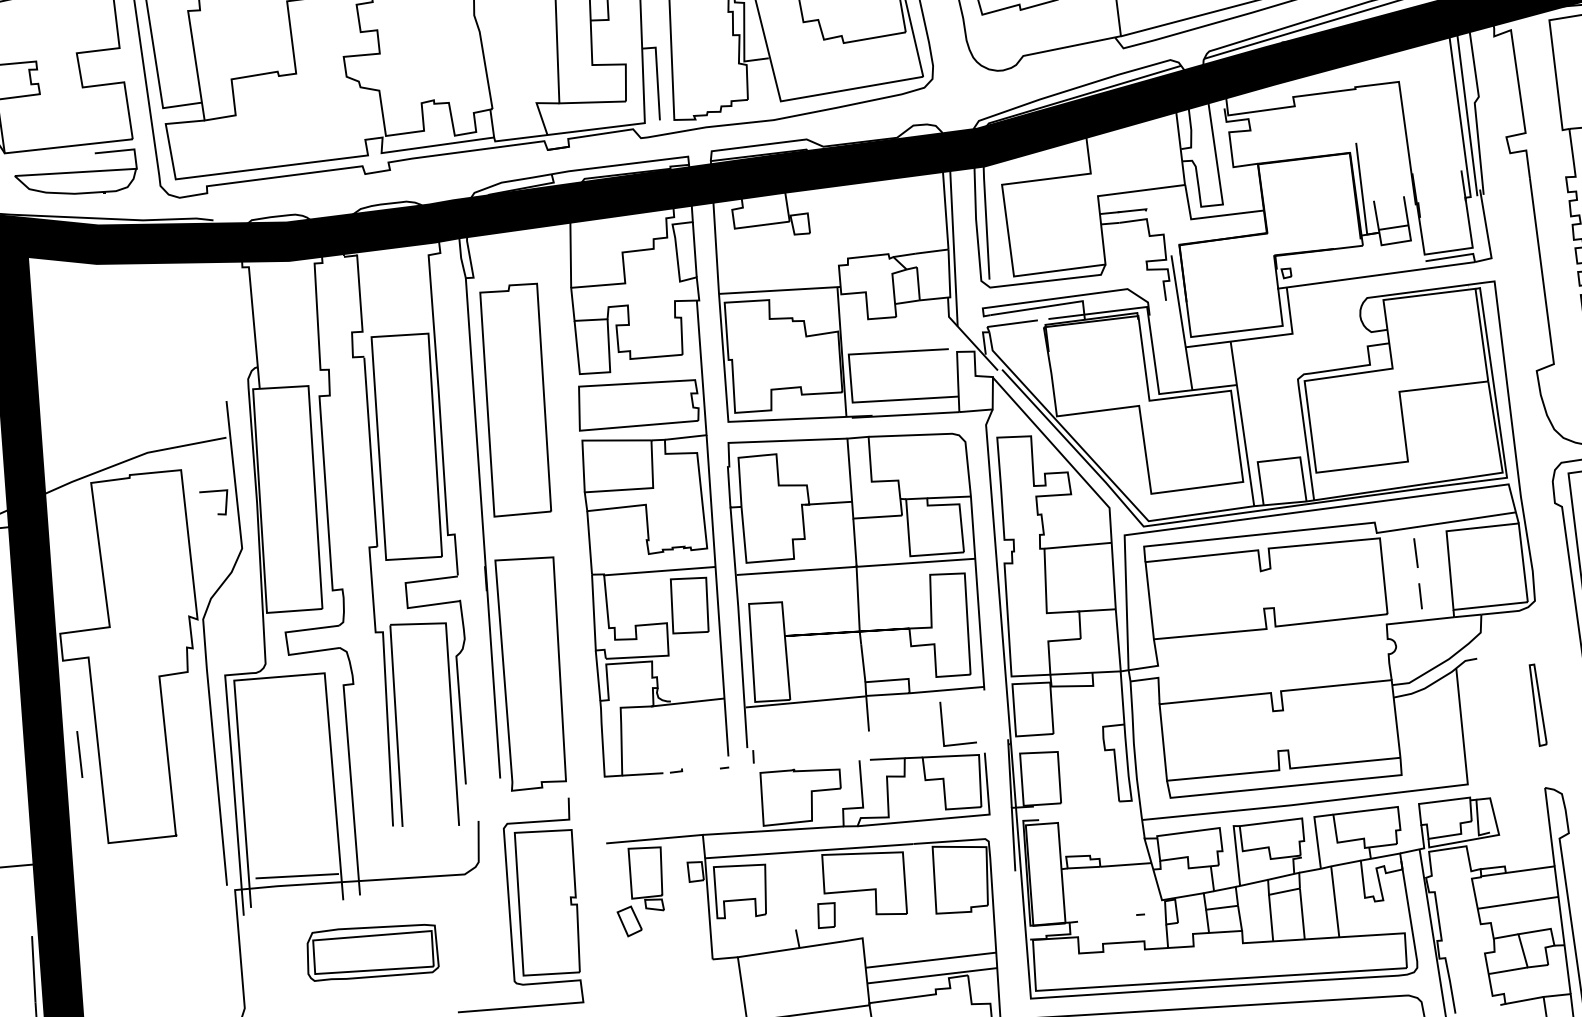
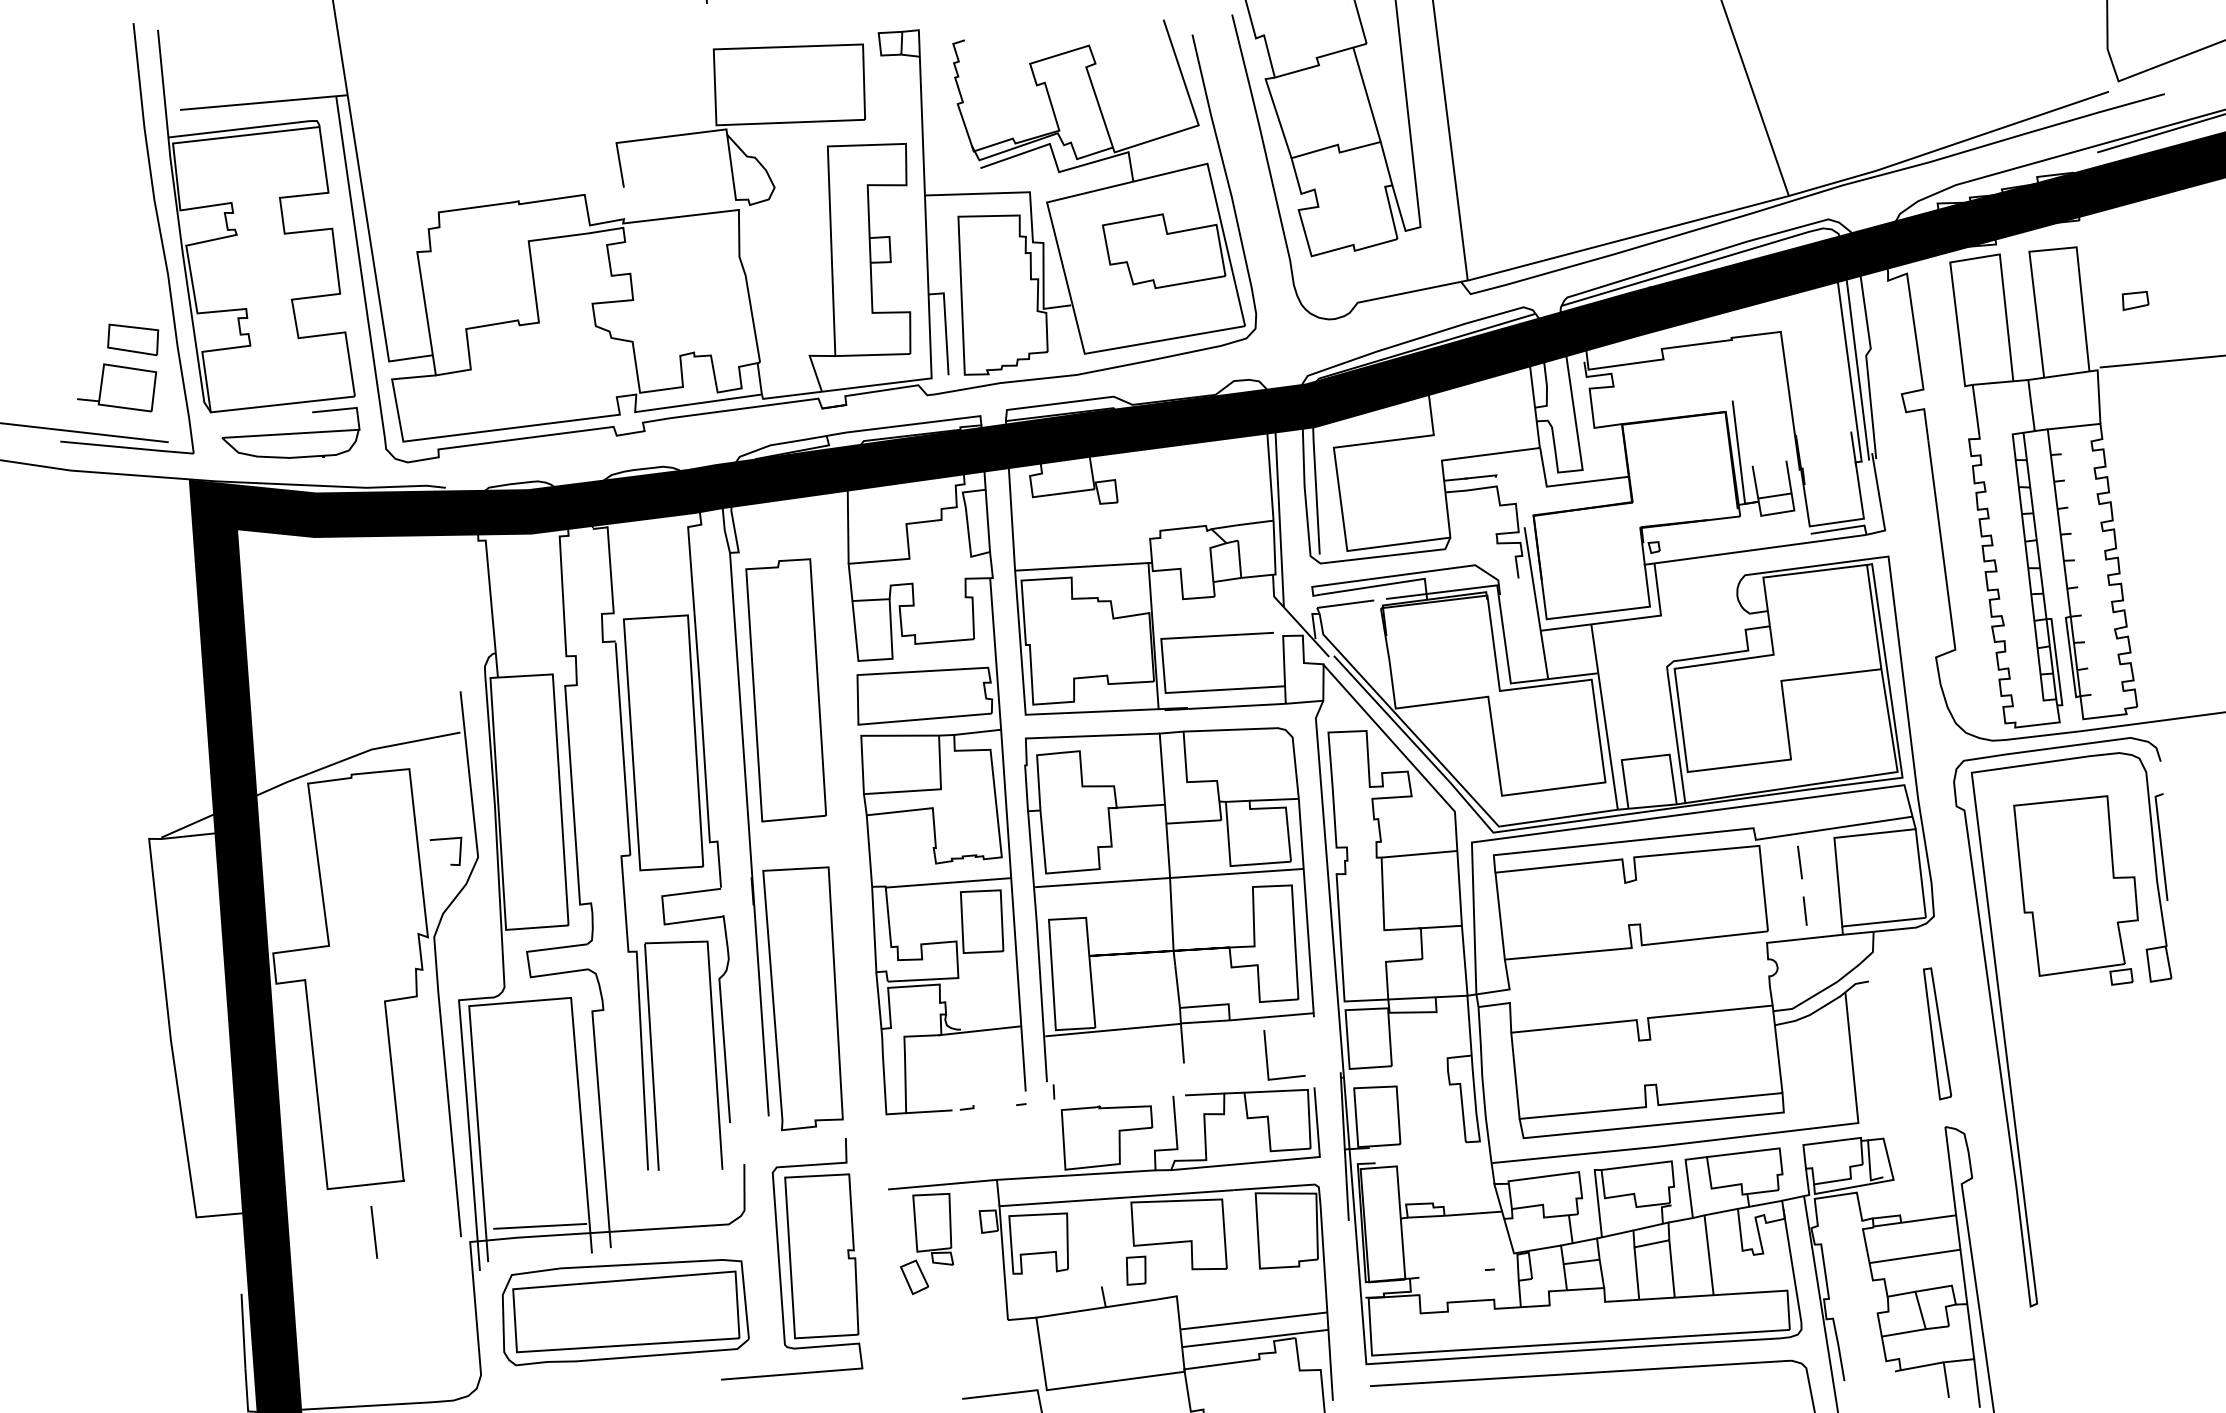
line: (210, 492) -> (442, 840), moved
part: (1538, 704) -> (1937, 1033), size x1.43
line: (79, 754) -> (374, 1232), moved
part: (373, 952) -> (625, 1312), size x1.67

